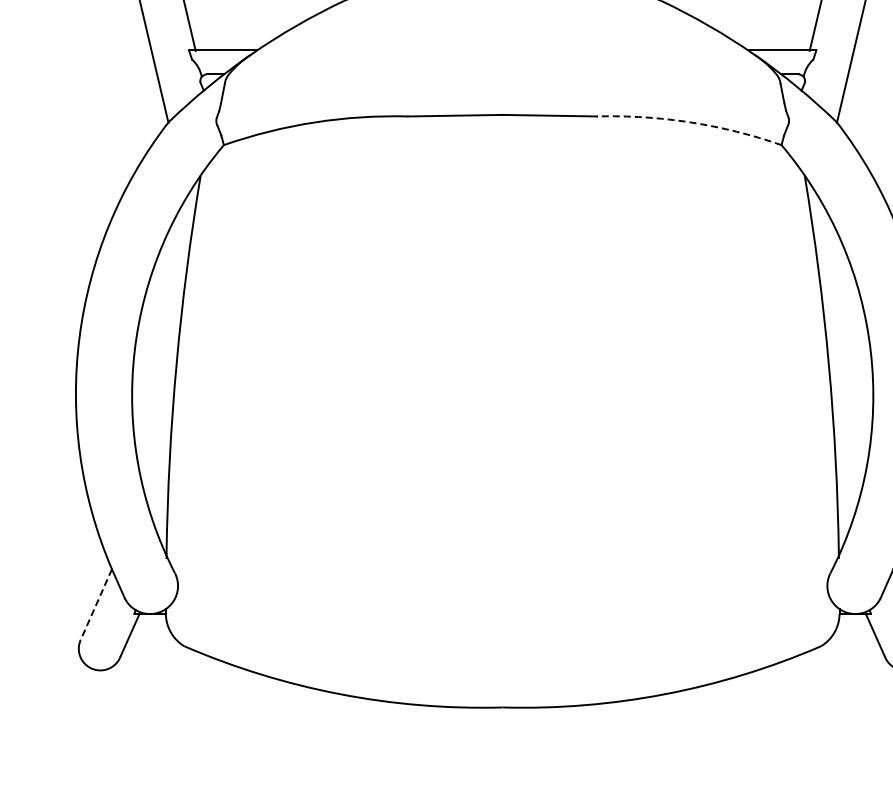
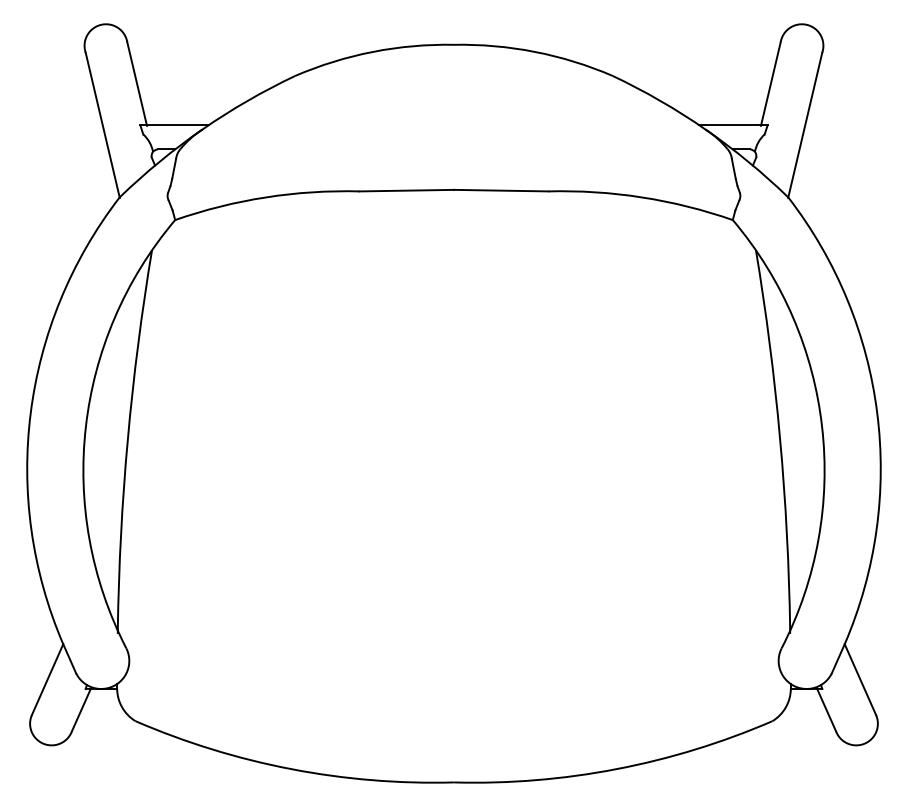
arc: (690, 122) -> (641, 197), dashed -> solid
line: (96, 604) -> (47, 679), dashed -> solid

